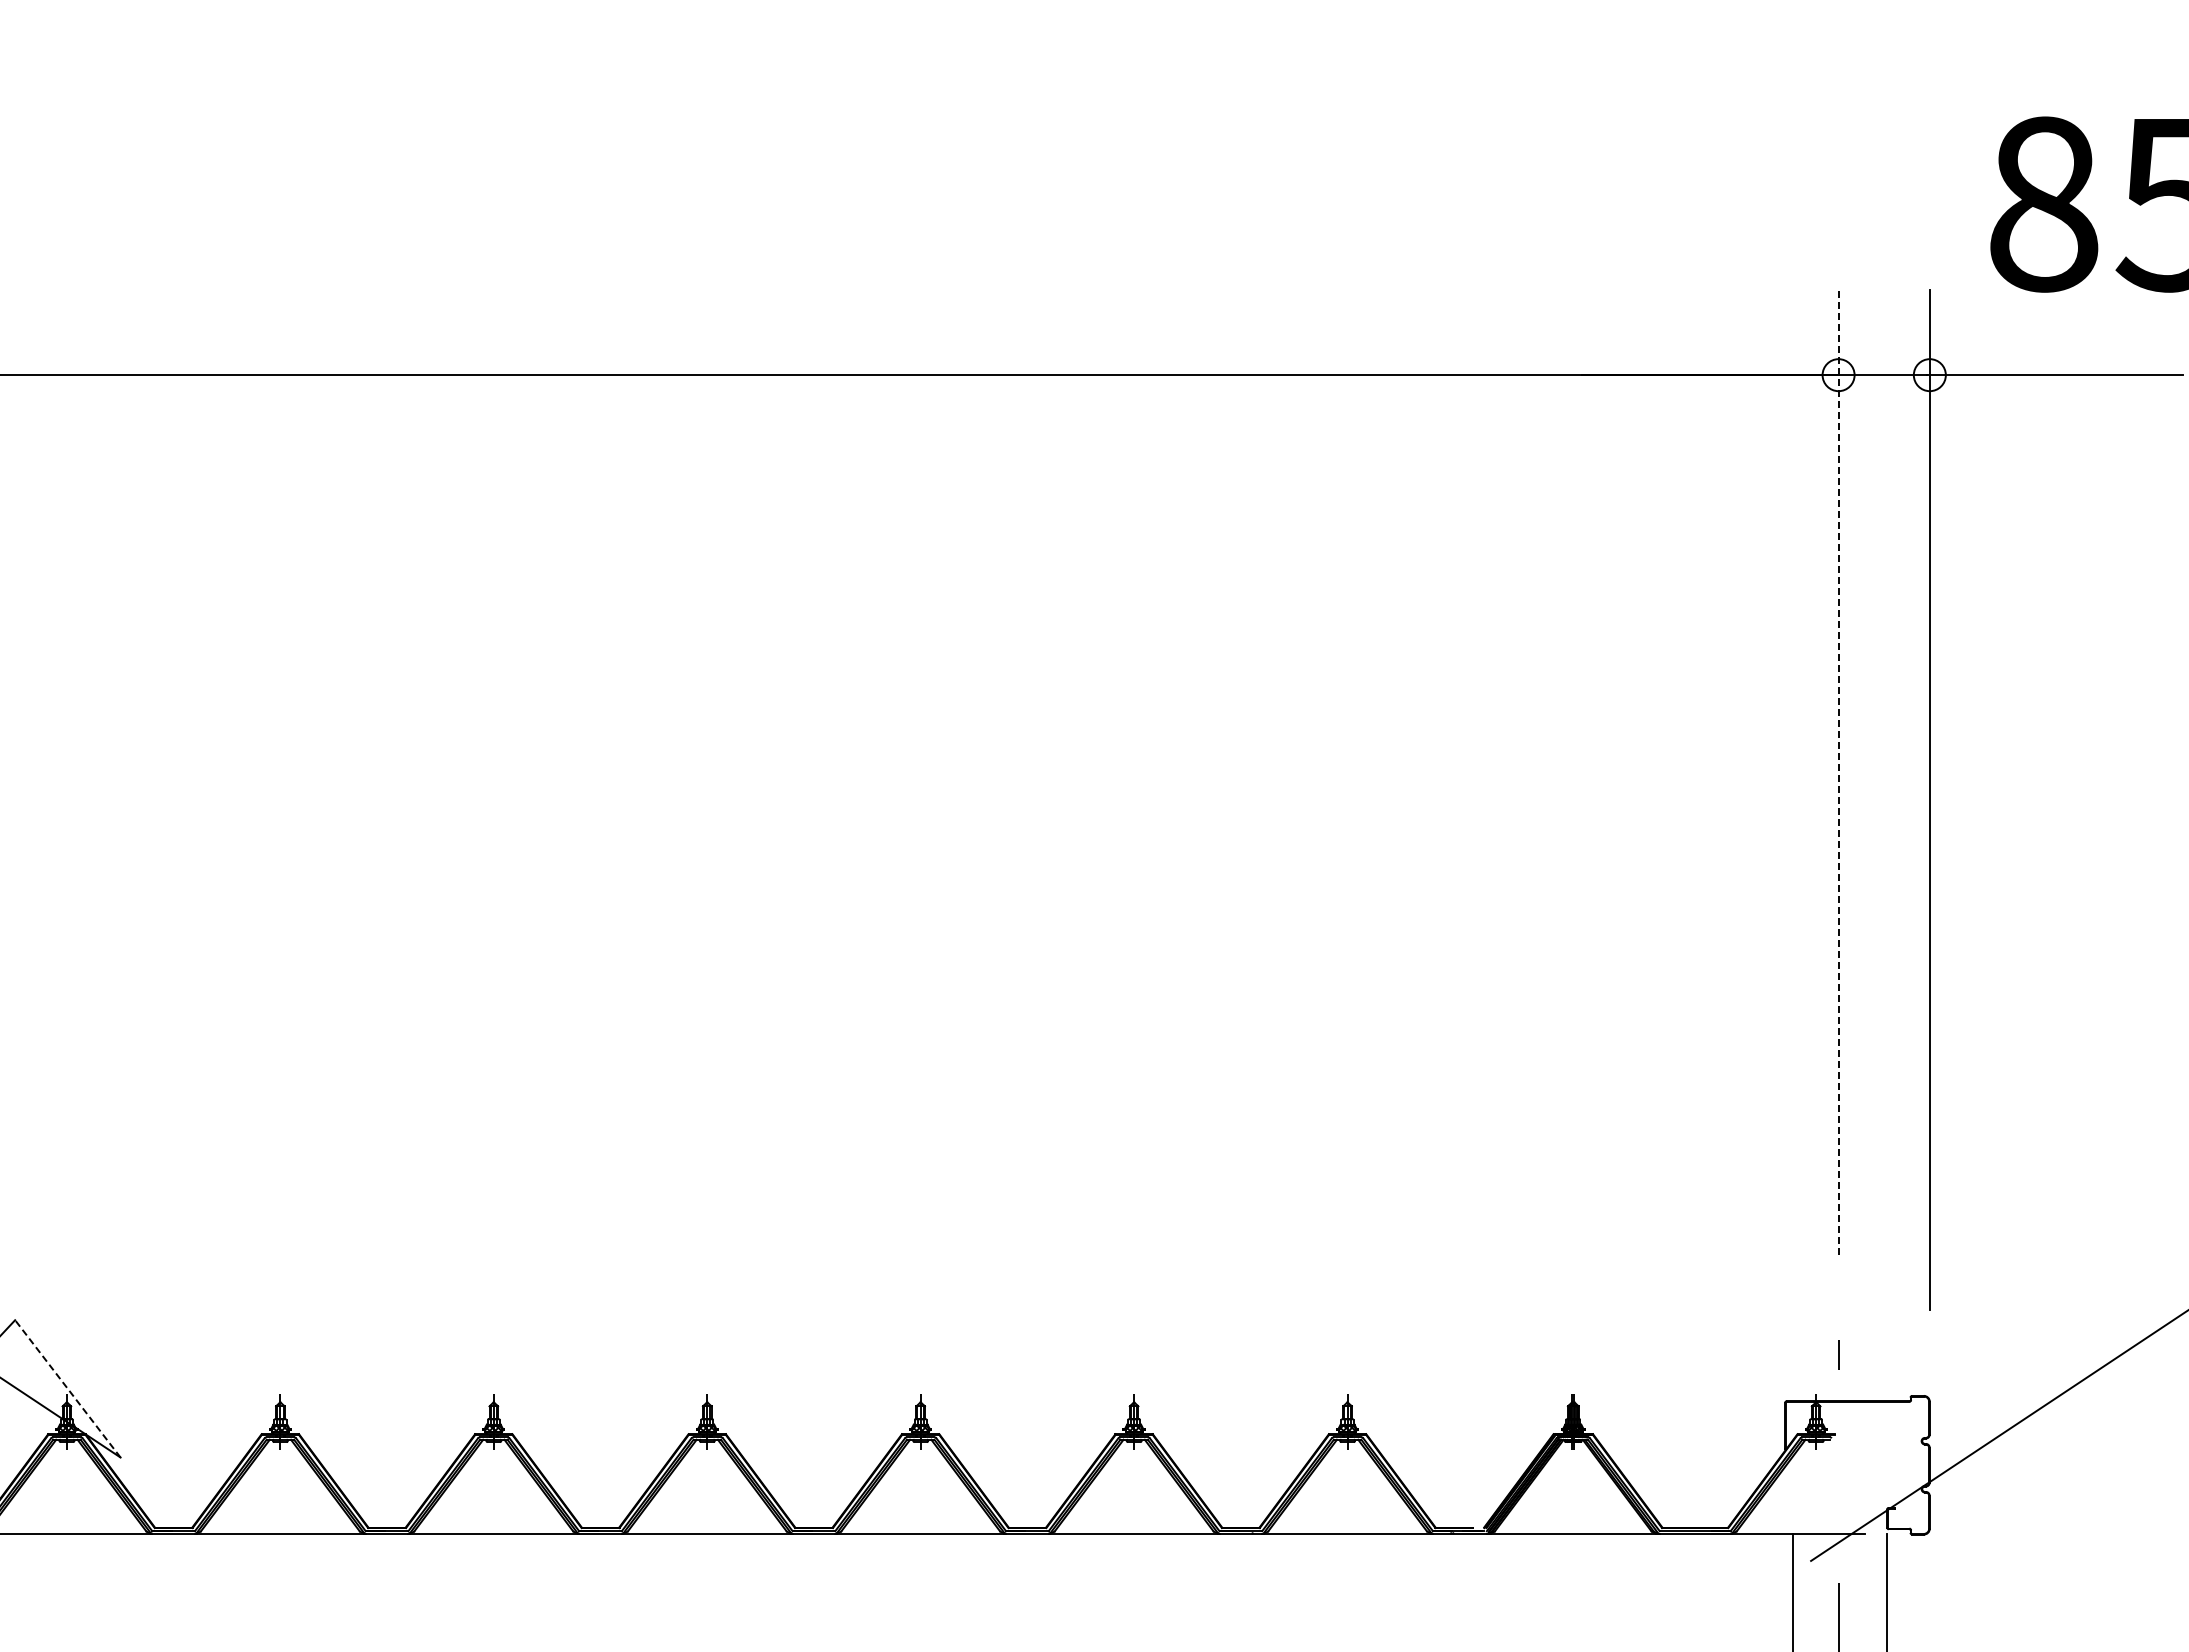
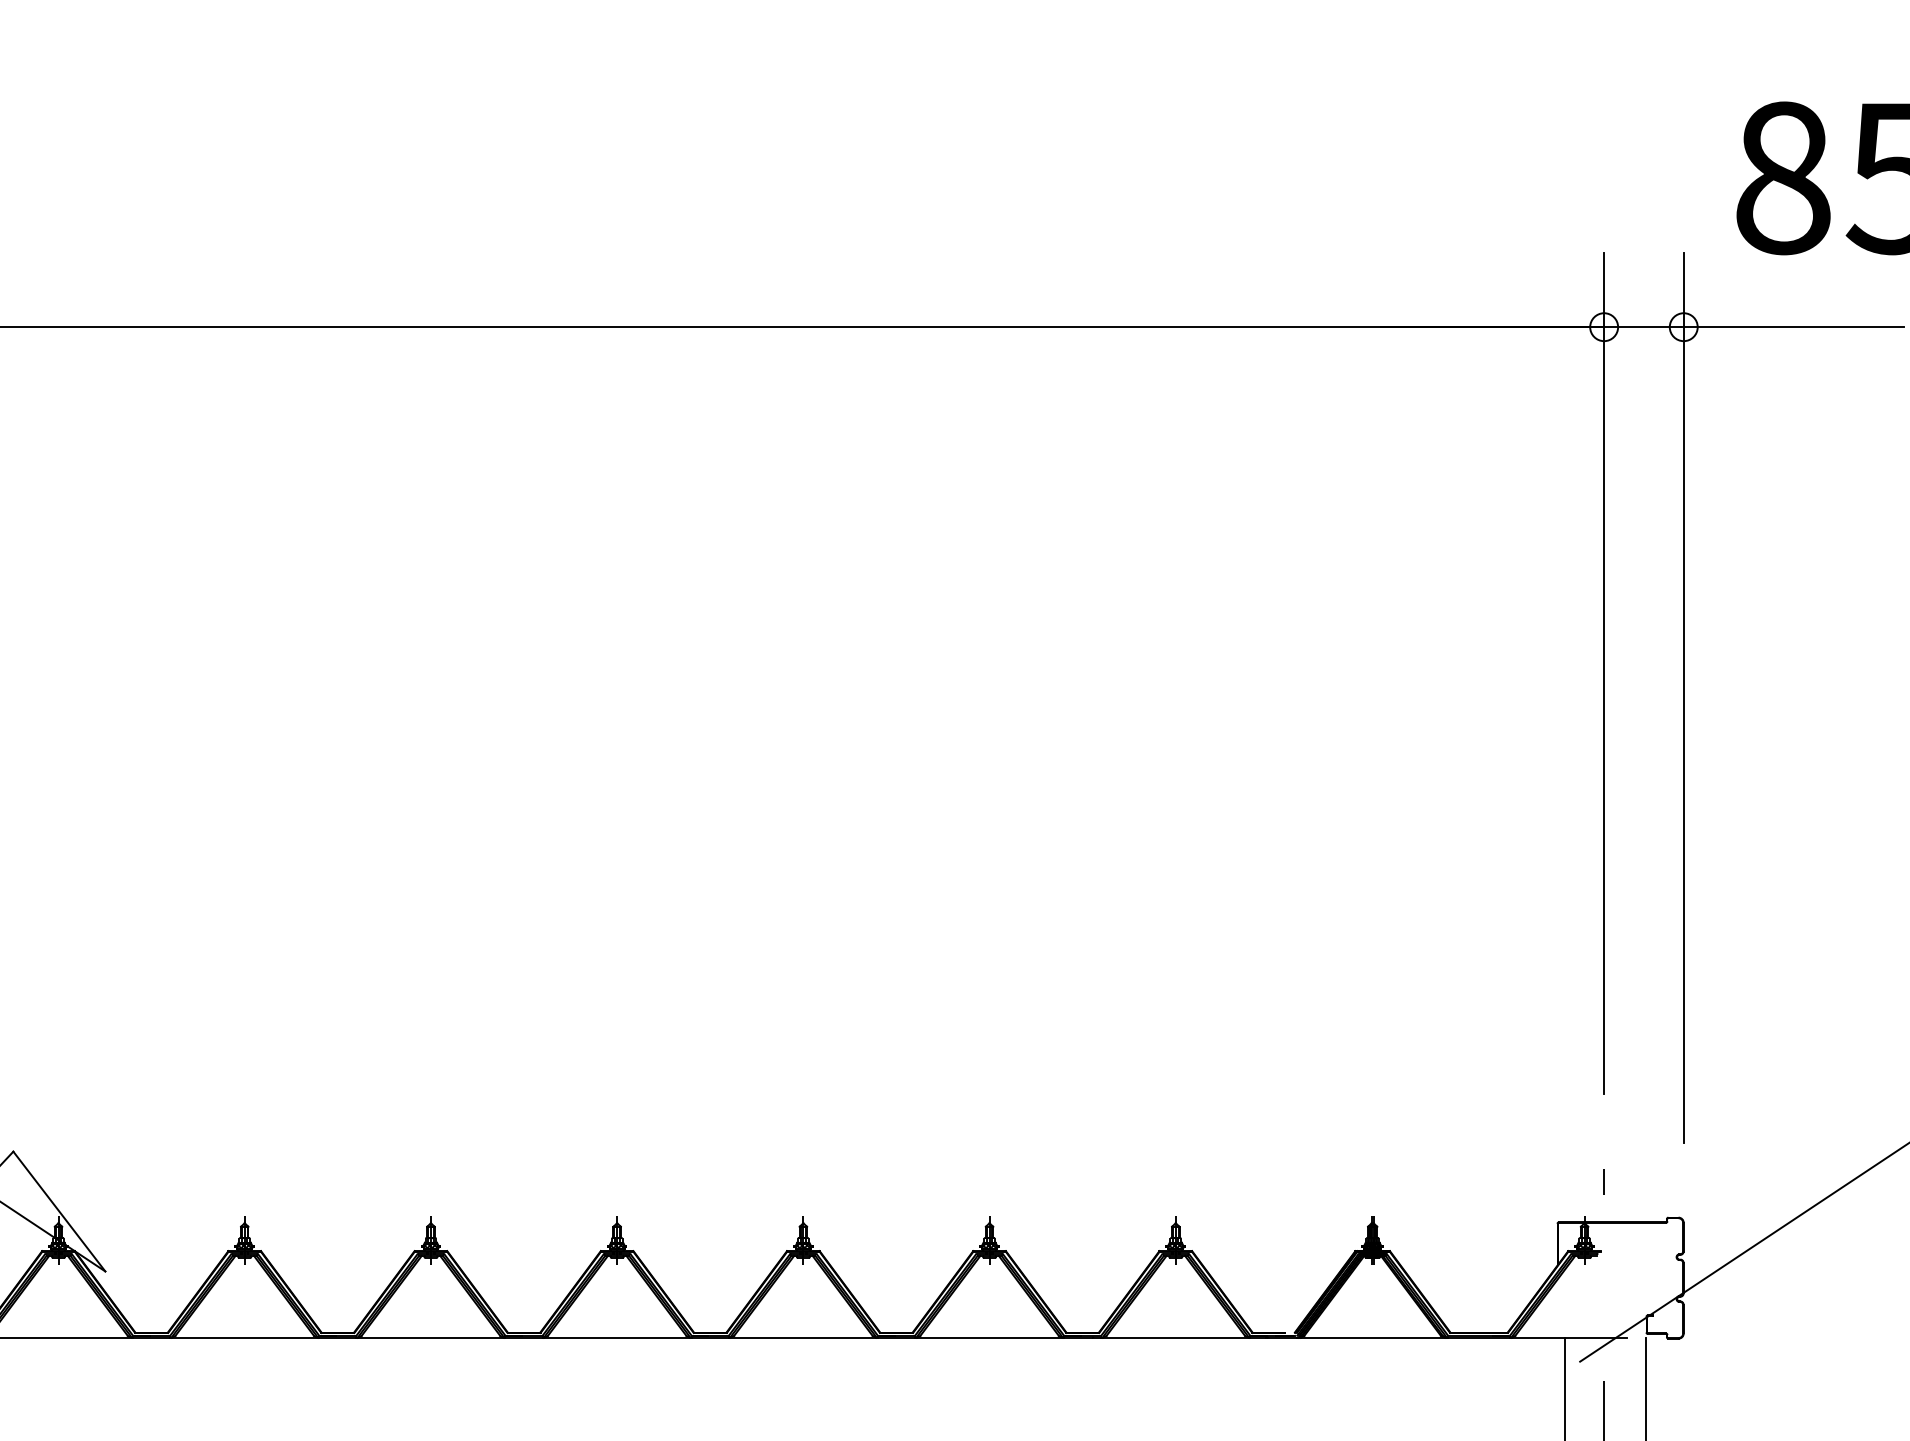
line: (1838, 771) -> (1604, 672), dashed -> solid
line: (67, 1388) -> (59, 1211), dashed -> solid

